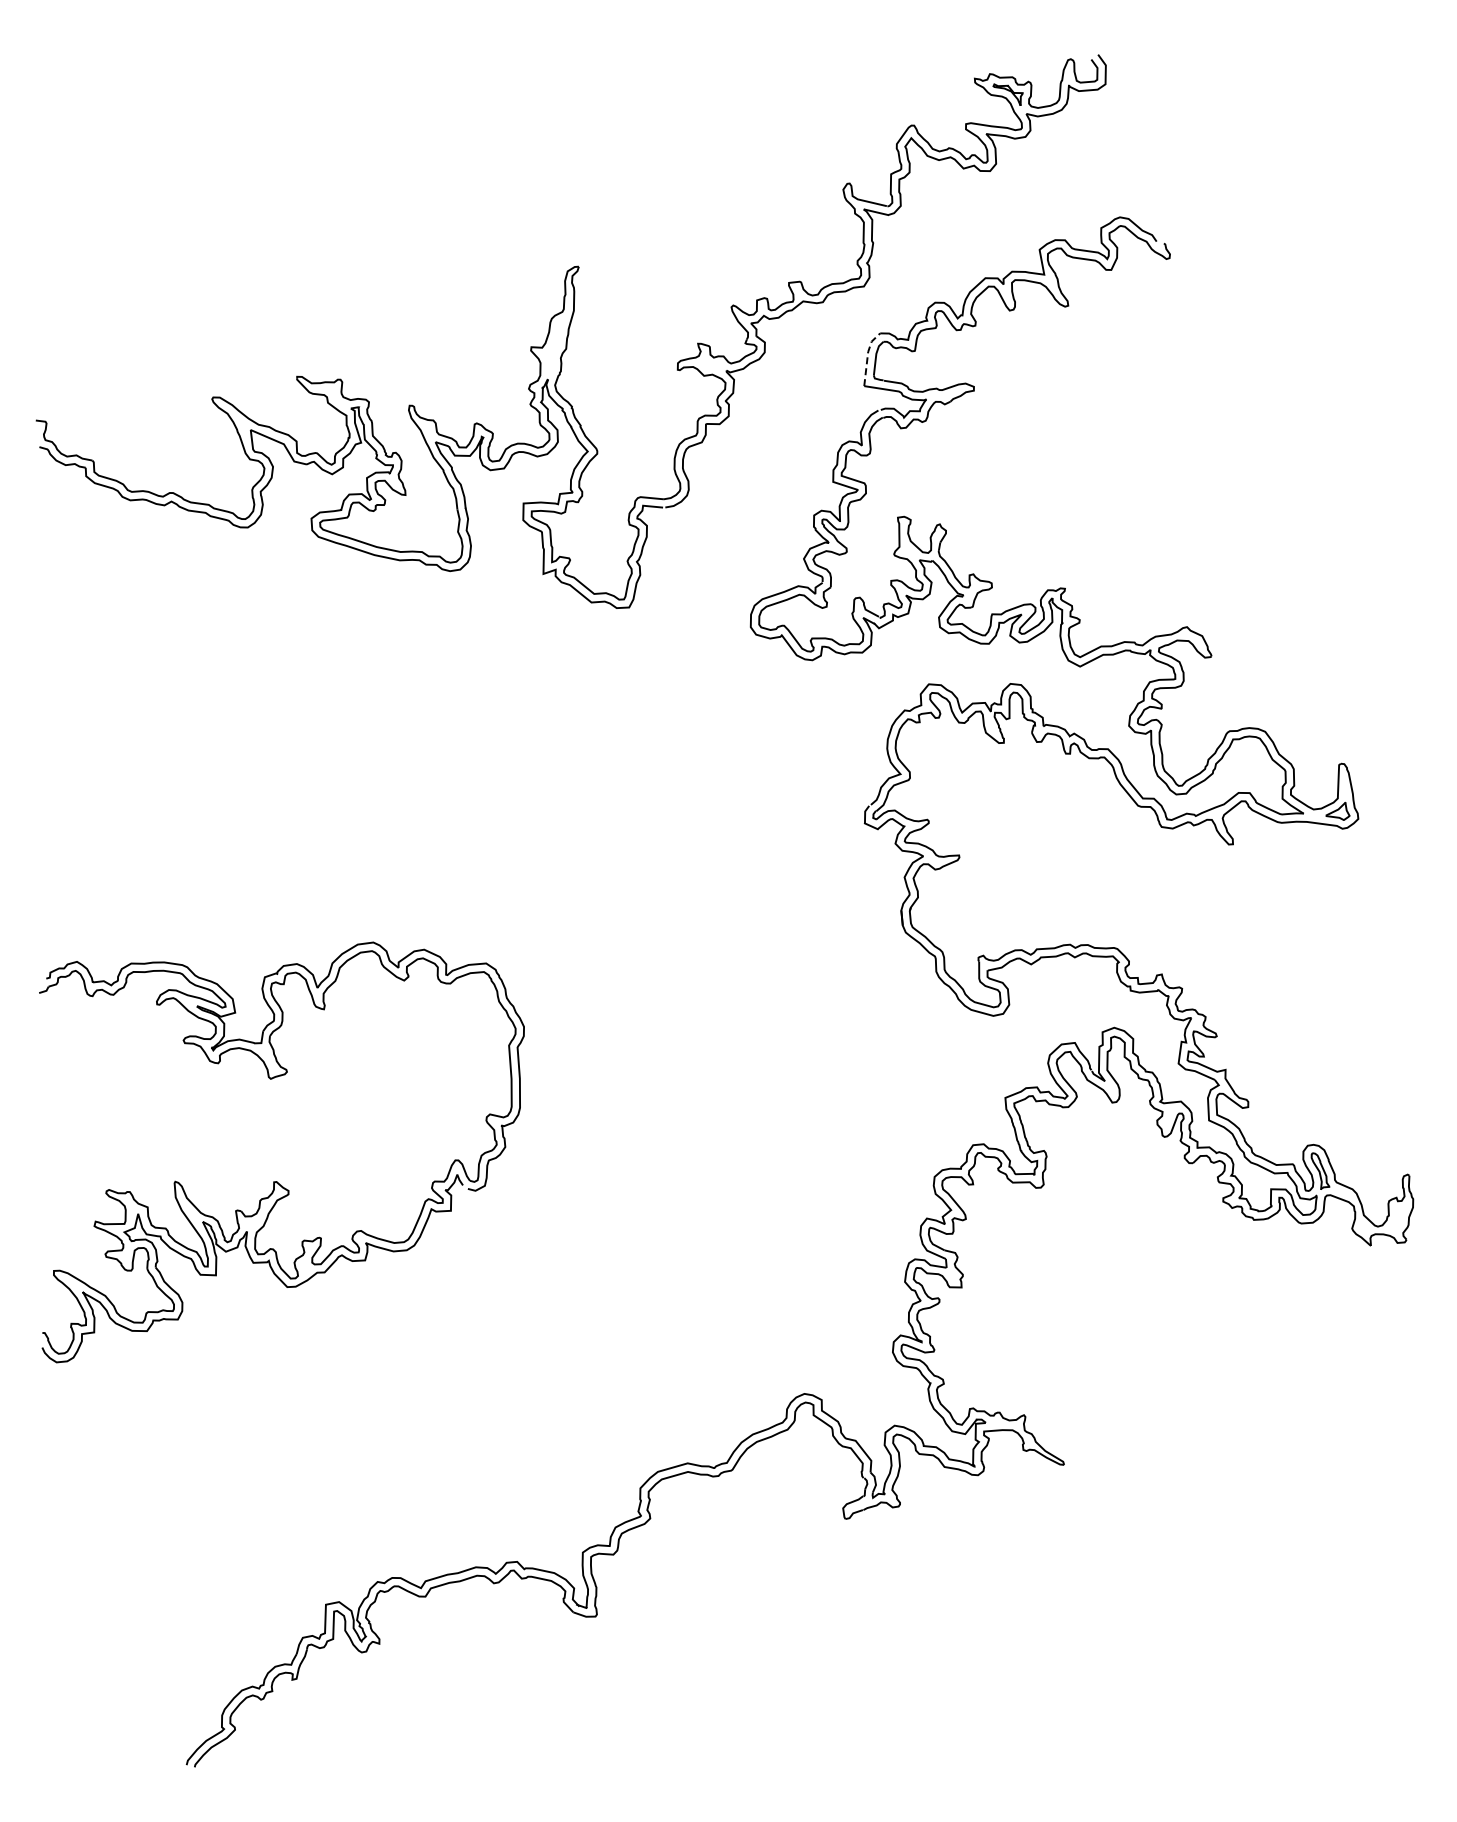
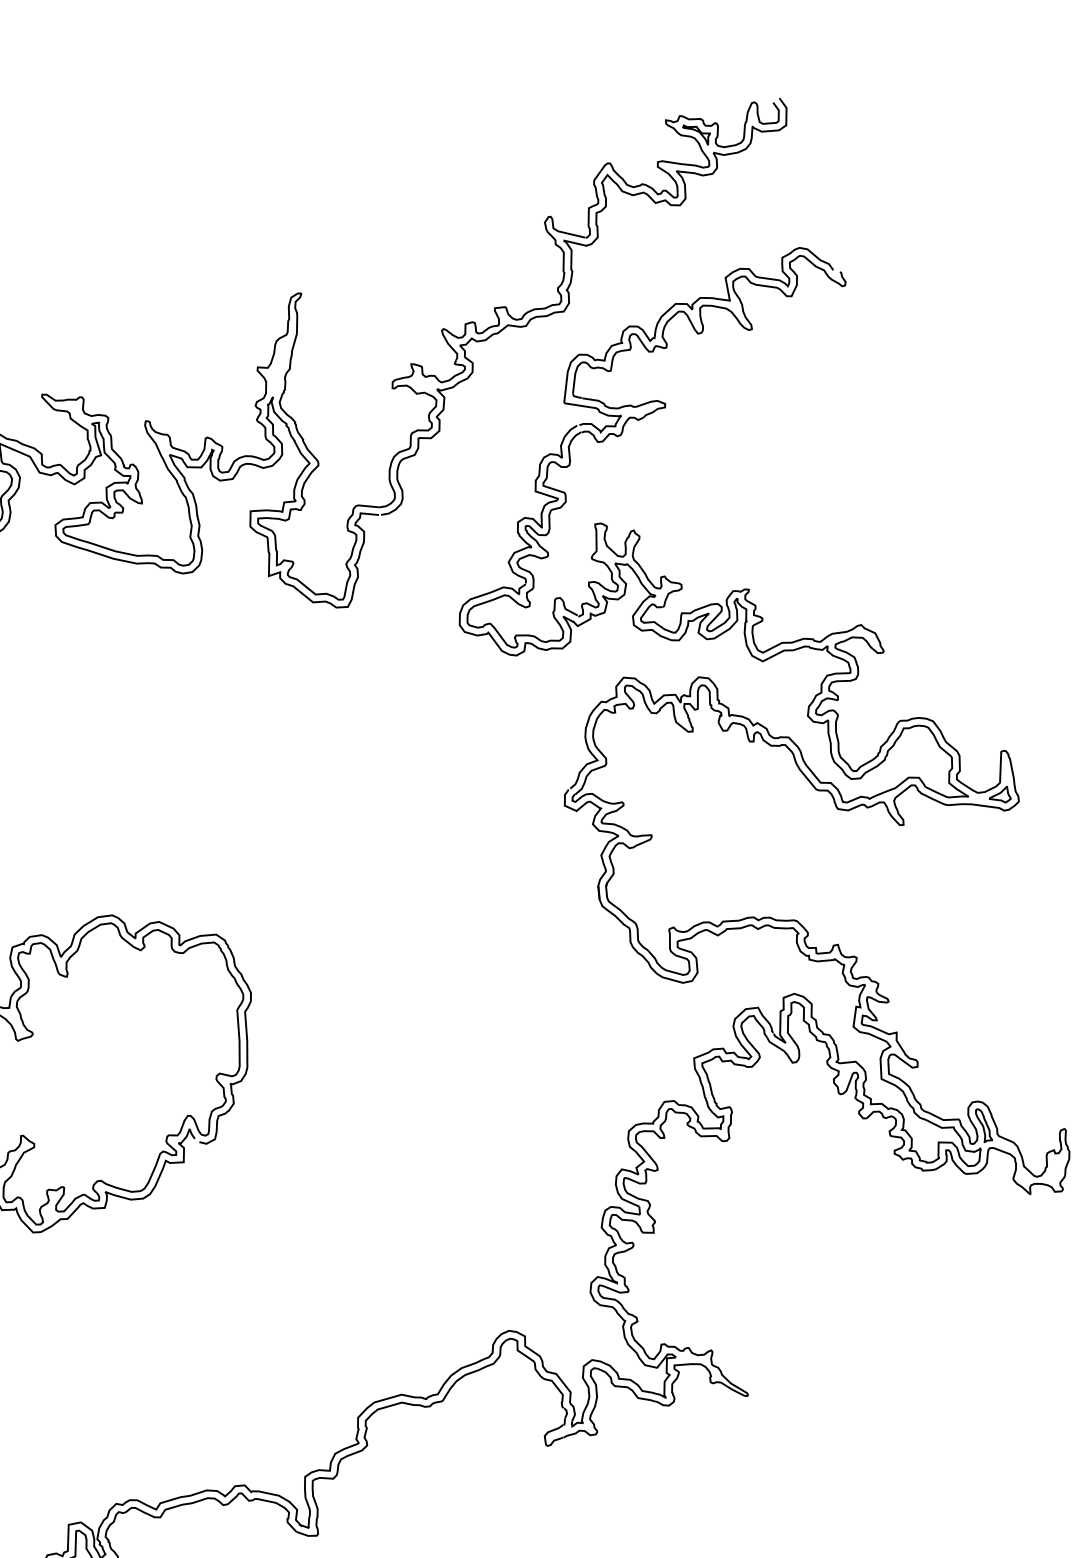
line: (867, 356) -> (567, 375), dashed -> solid

